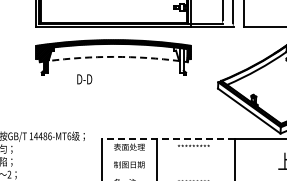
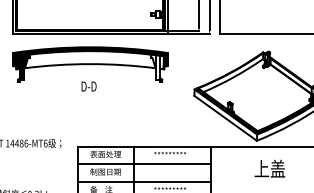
arc: (114, 57) -> (90, 64), dashed -> solid
text: (84, 79) -> (88, 86), moved
line: (168, 139) -> (144, 146), dashed -> solid
line: (168, 157) -> (144, 164), added
line: (168, 174) -> (144, 181), added

